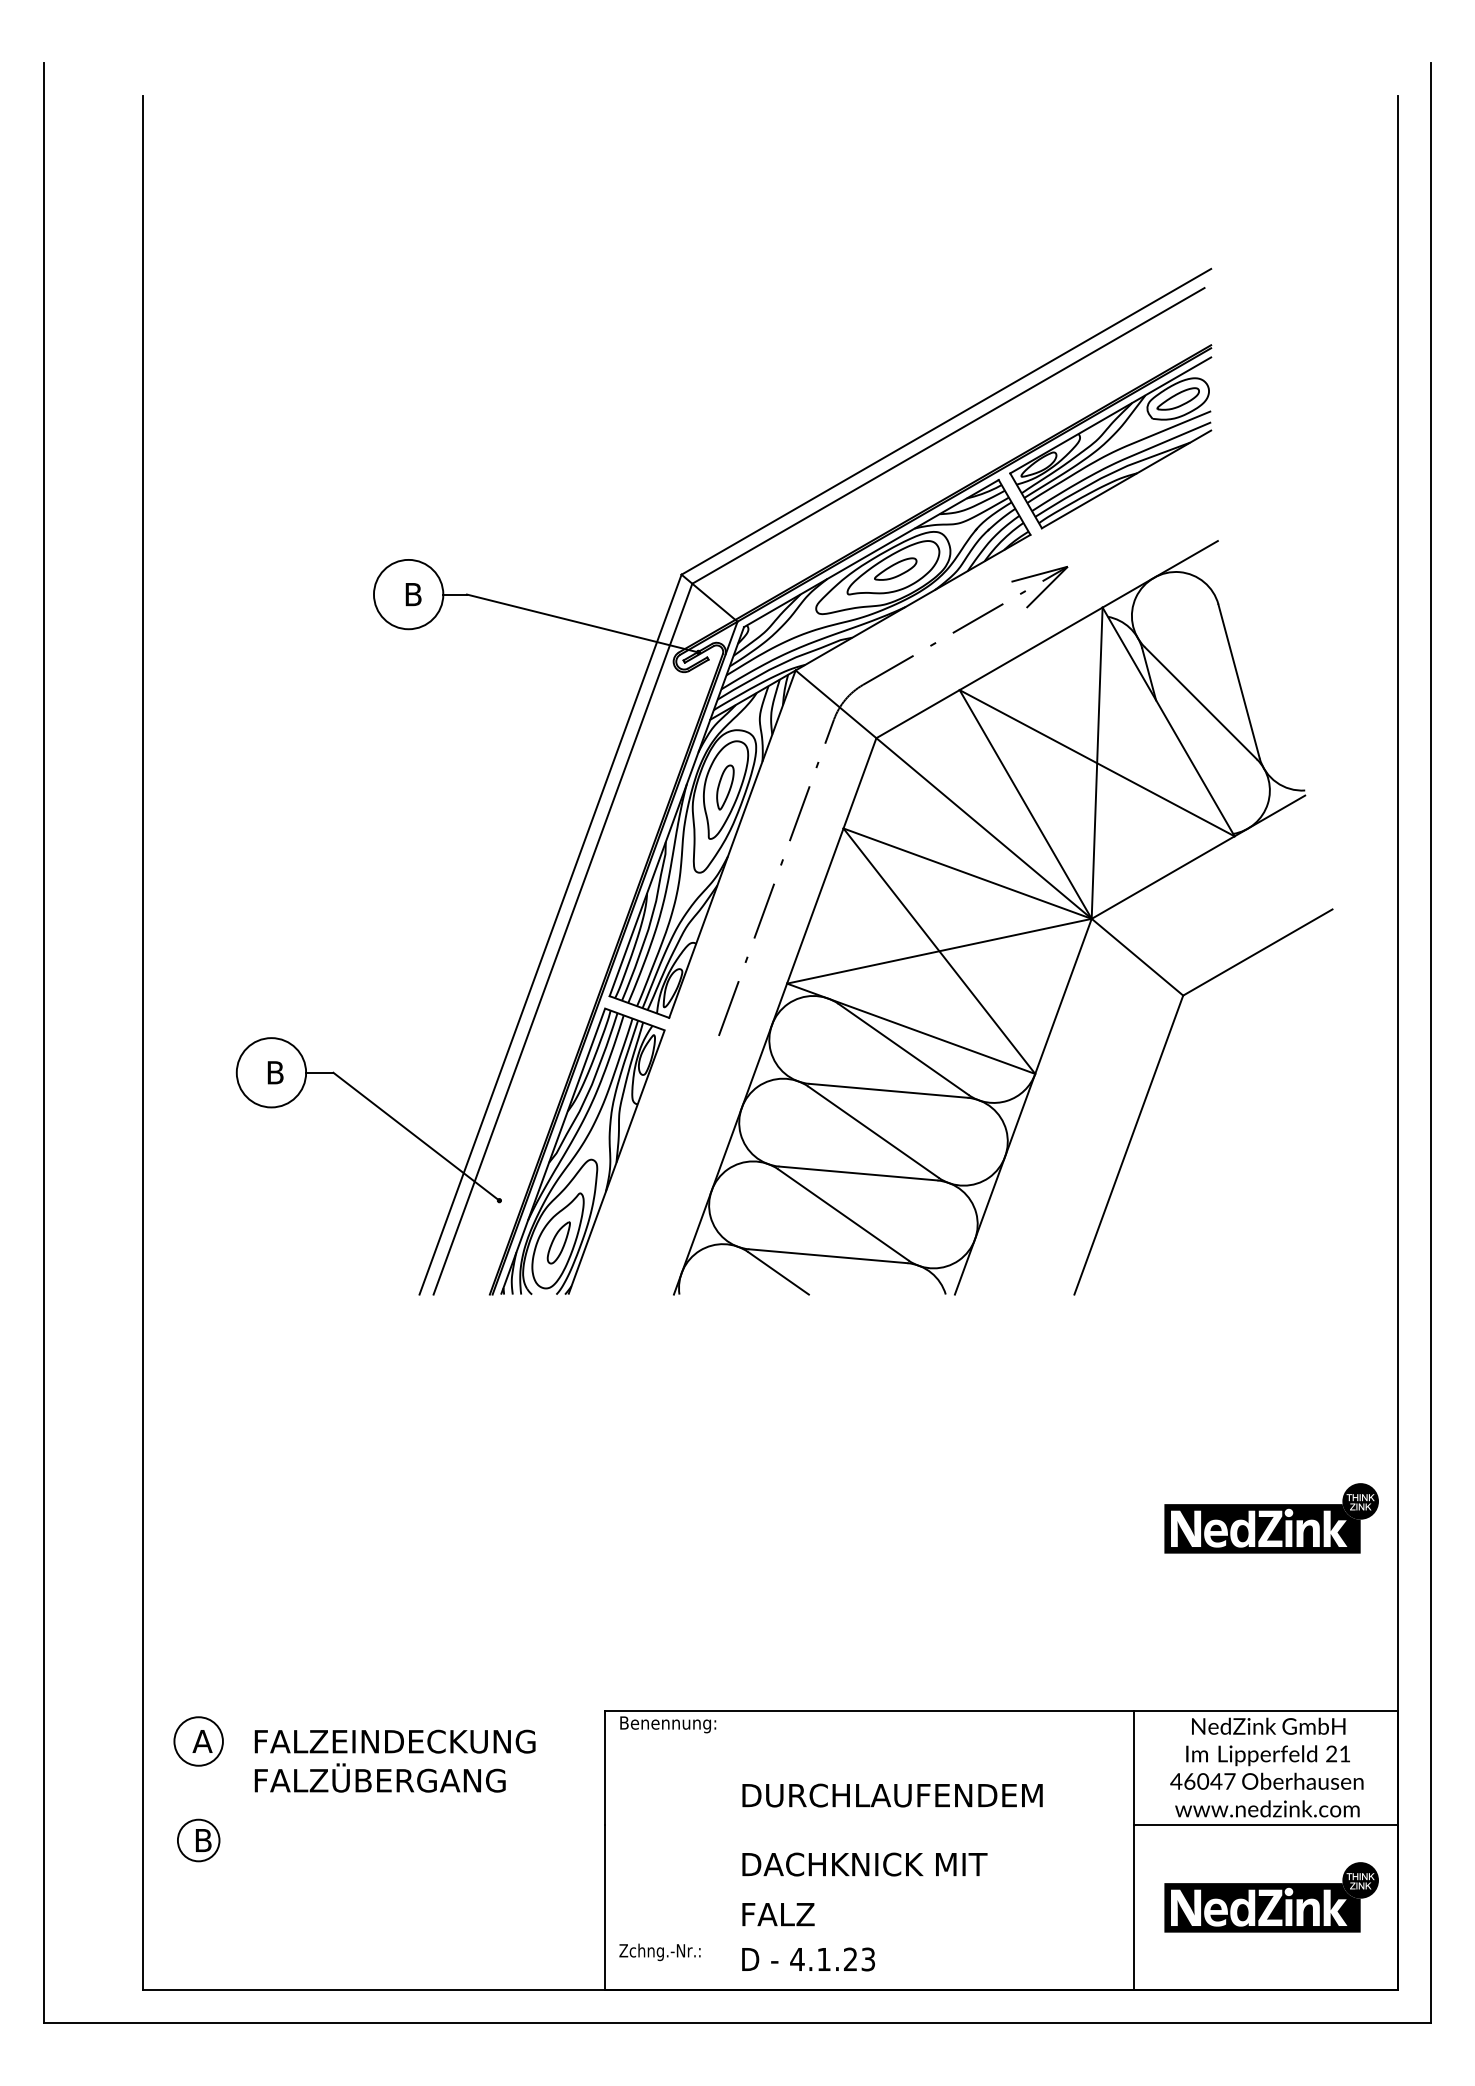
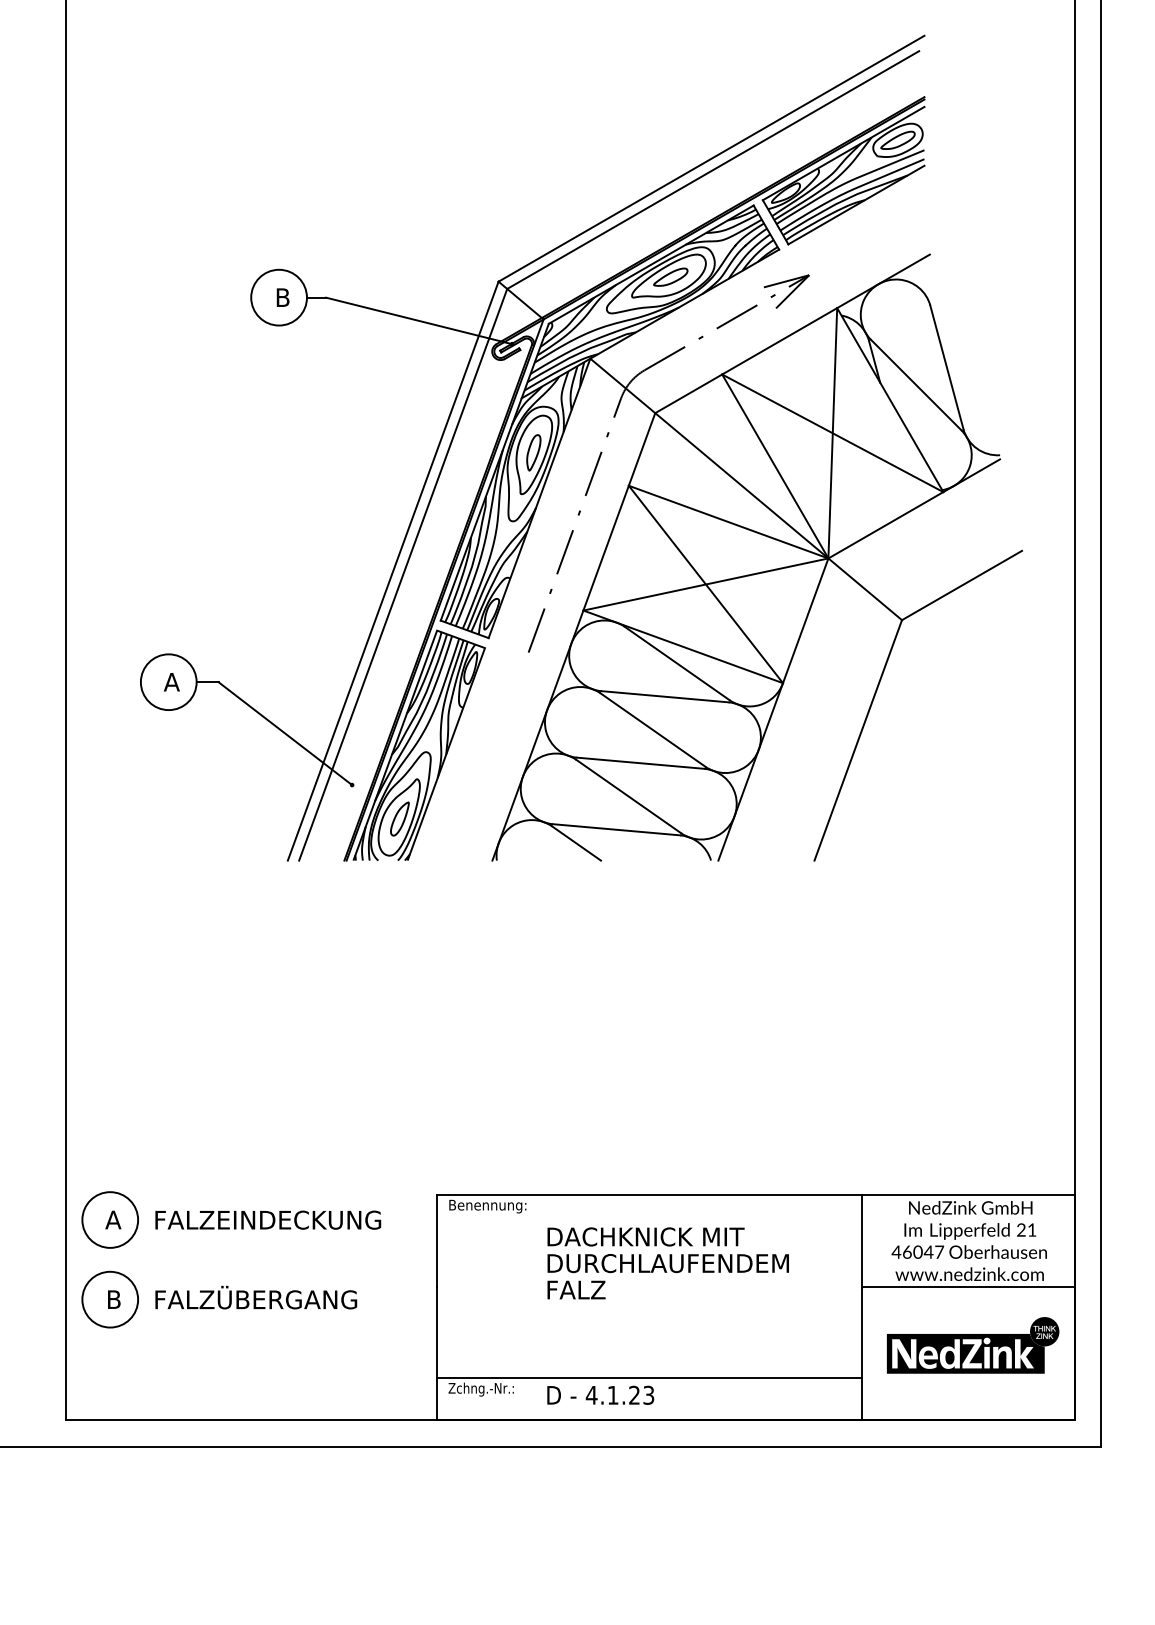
text: (275, 1072) -> (172, 682), B -> A
part: (1271, 1518) -> (973, 1040), removed
circle: (198, 1741) -> (110, 1220), size x1.43
text: (379, 1777) -> (255, 1297), moved
circle: (198, 1840) -> (110, 1299), size x1.67
text: (864, 1864) -> (645, 1236), moved
text: (778, 1914) -> (576, 1289), moved
line: (869, 1937) -> (649, 1377), added

